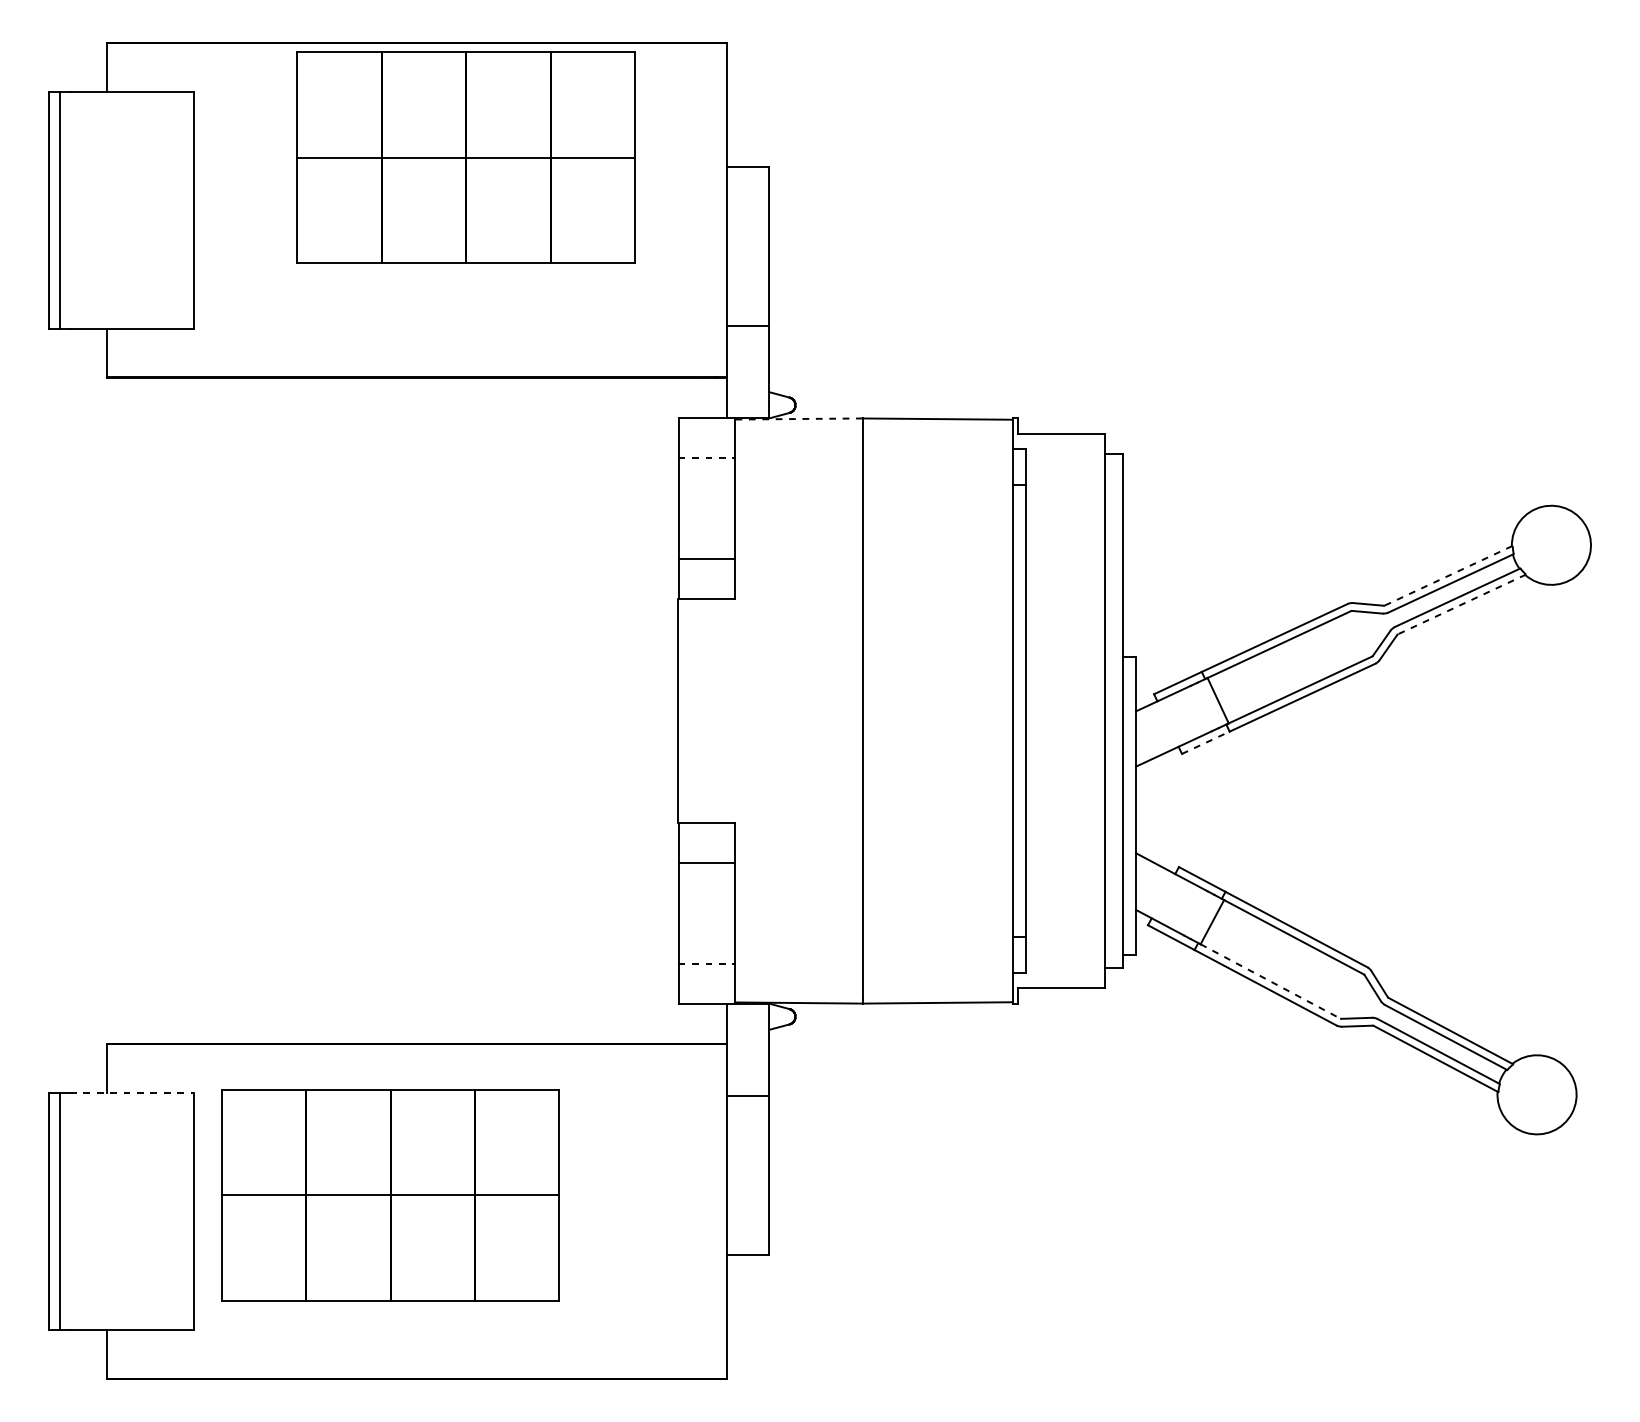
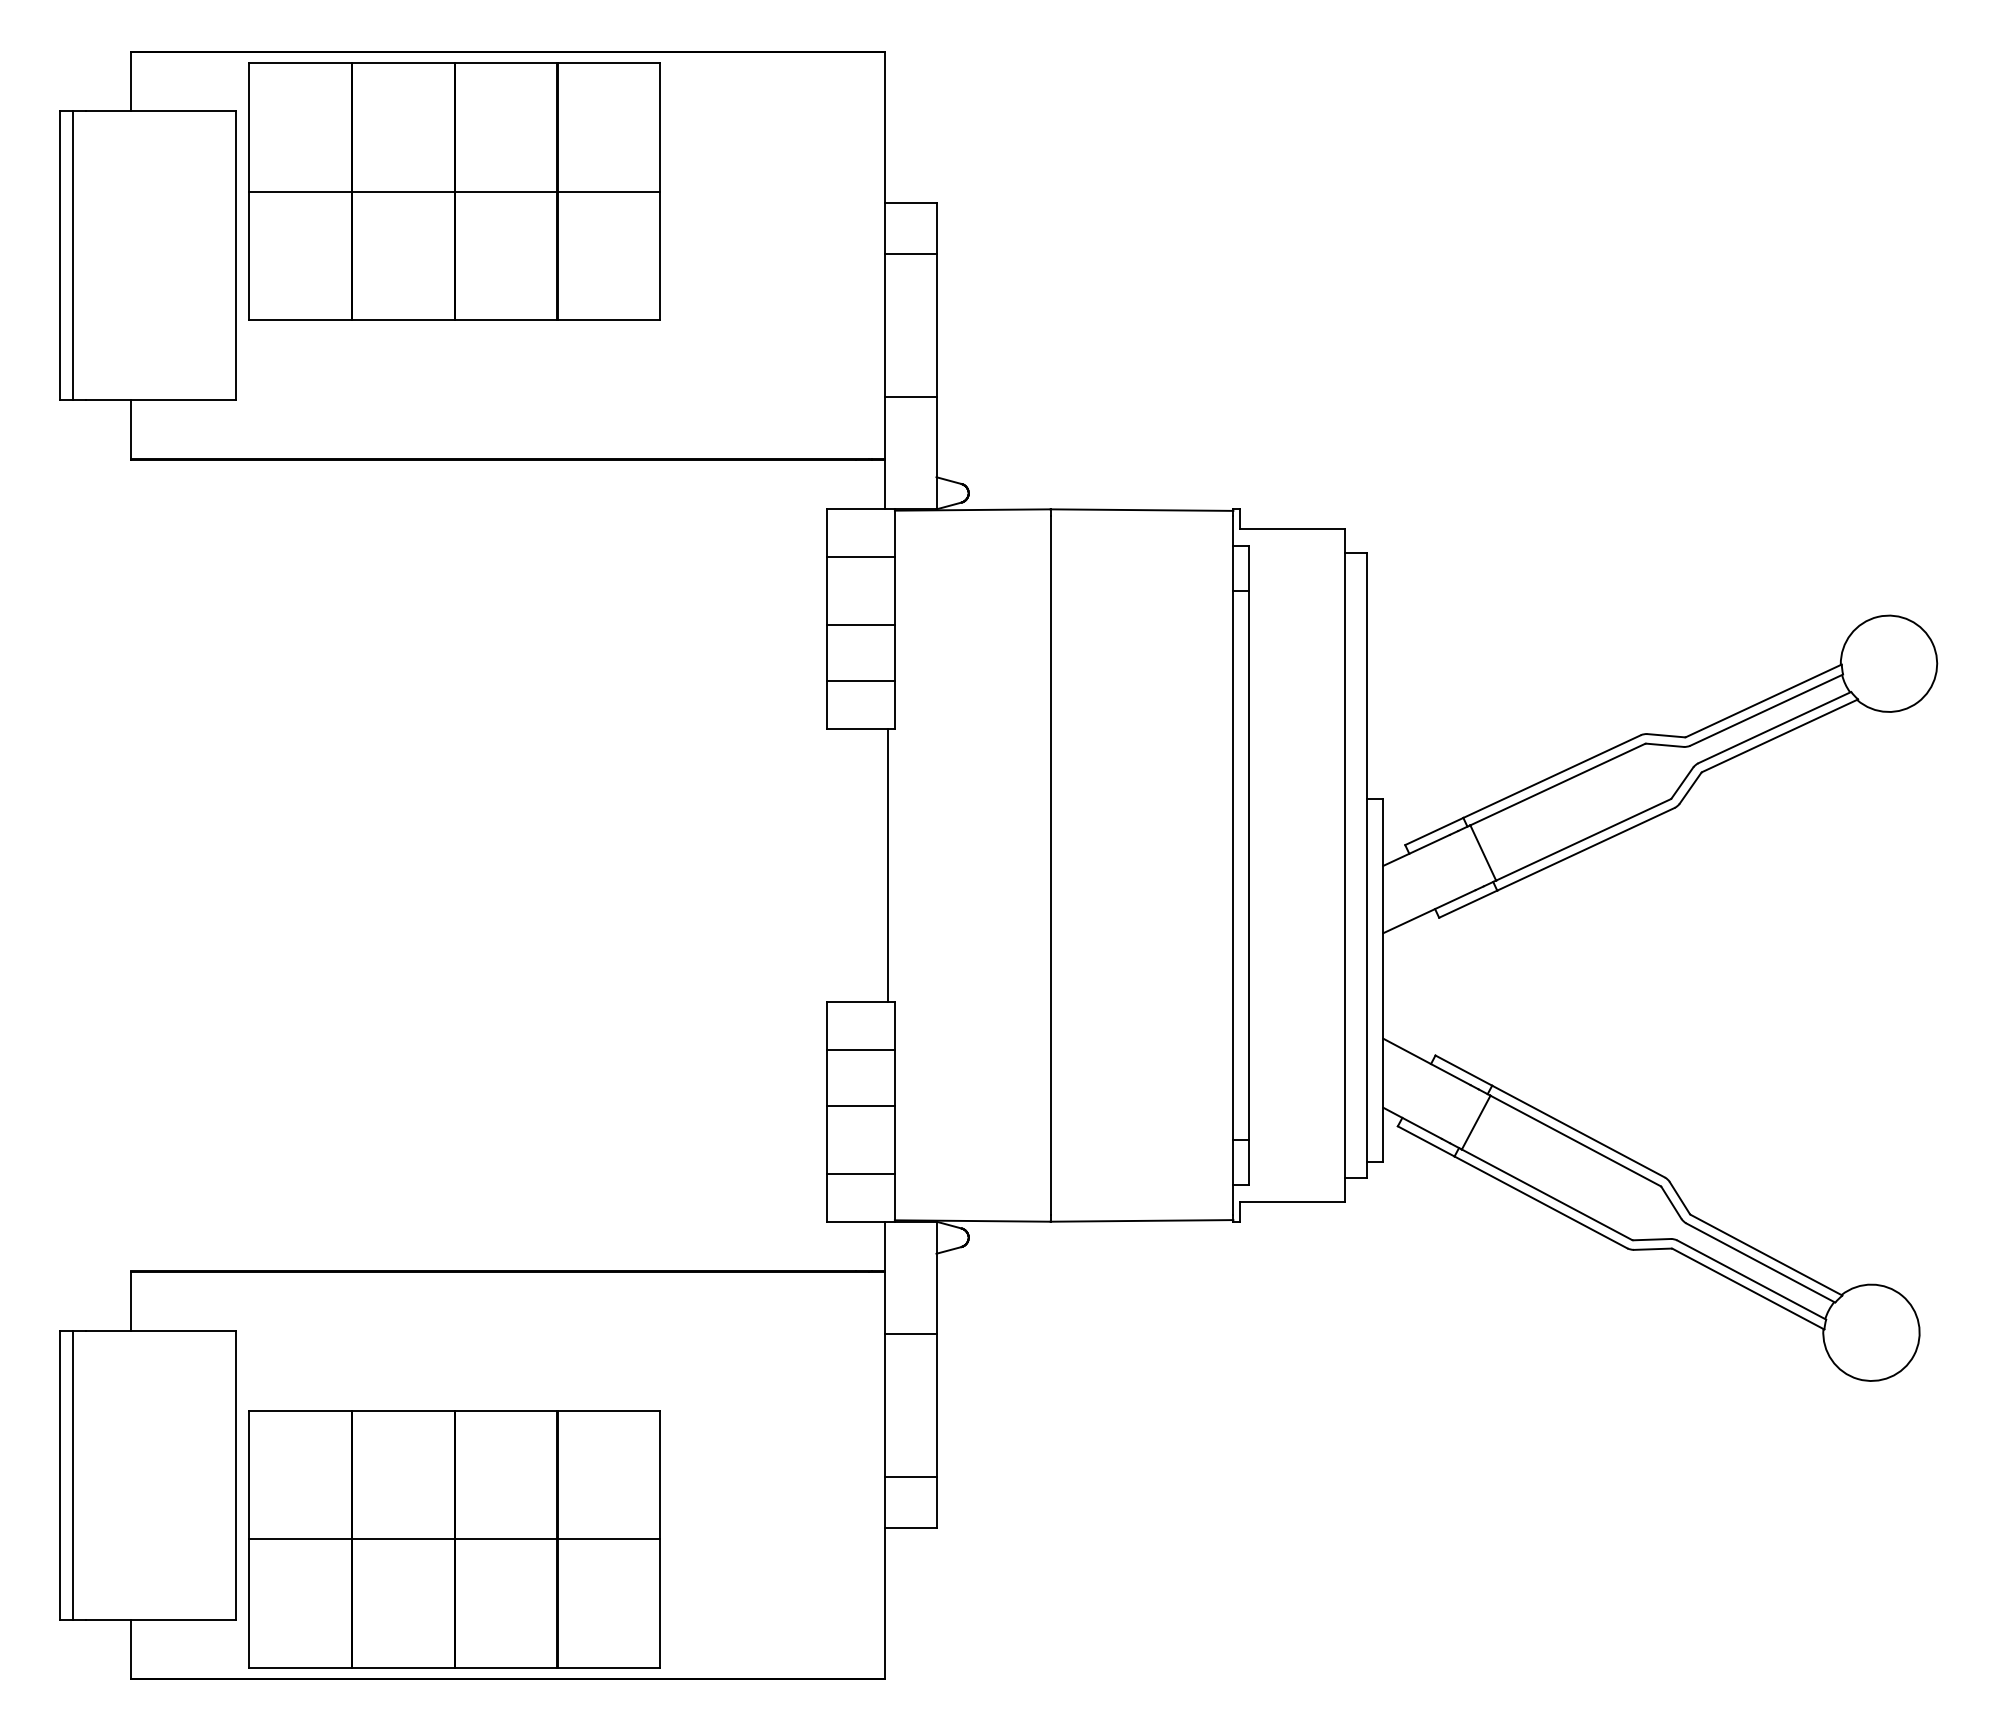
part: (465, 157) -> (454, 191), moved
line: (747, 209) -> (910, 254), added
line: (798, 419) -> (972, 510), dashed -> solid
line: (707, 458) -> (861, 557), dashed -> solid
line: (706, 513) -> (860, 624), added
line: (1449, 575) -> (1764, 700), dashed -> solid
line: (1462, 604) -> (1780, 735), dashed -> solid
line: (677, 711) -> (888, 865), moved
line: (1206, 743) -> (1468, 904), dashed -> solid
line: (706, 908) -> (860, 1106), added
line: (707, 963) -> (861, 1173), dashed -> solid
line: (1270, 981) -> (1547, 1194), dashed -> solid
line: (132, 1092) -> (161, 1330), dashed -> solid
part: (390, 1195) -> (454, 1539), moved
line: (747, 1212) -> (910, 1476), added

